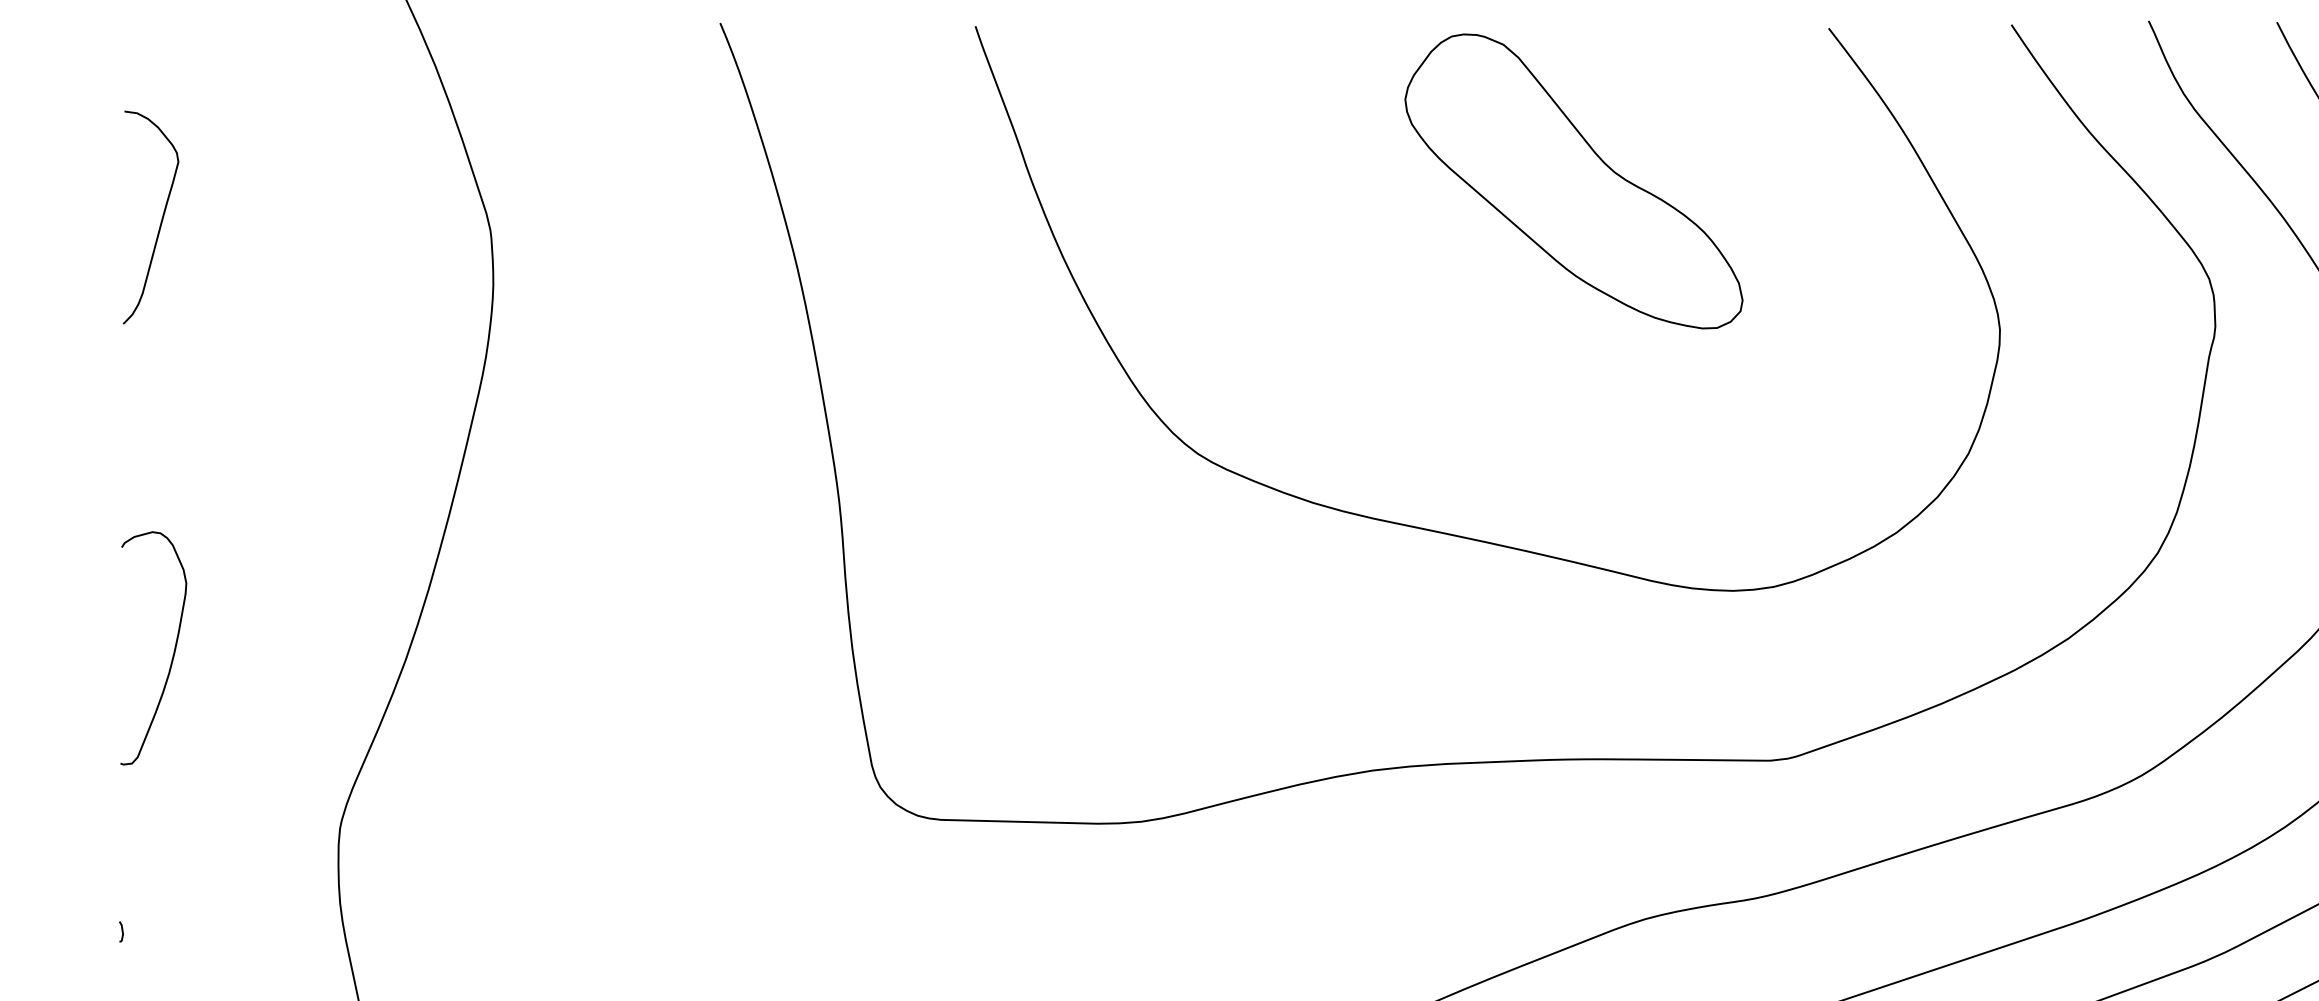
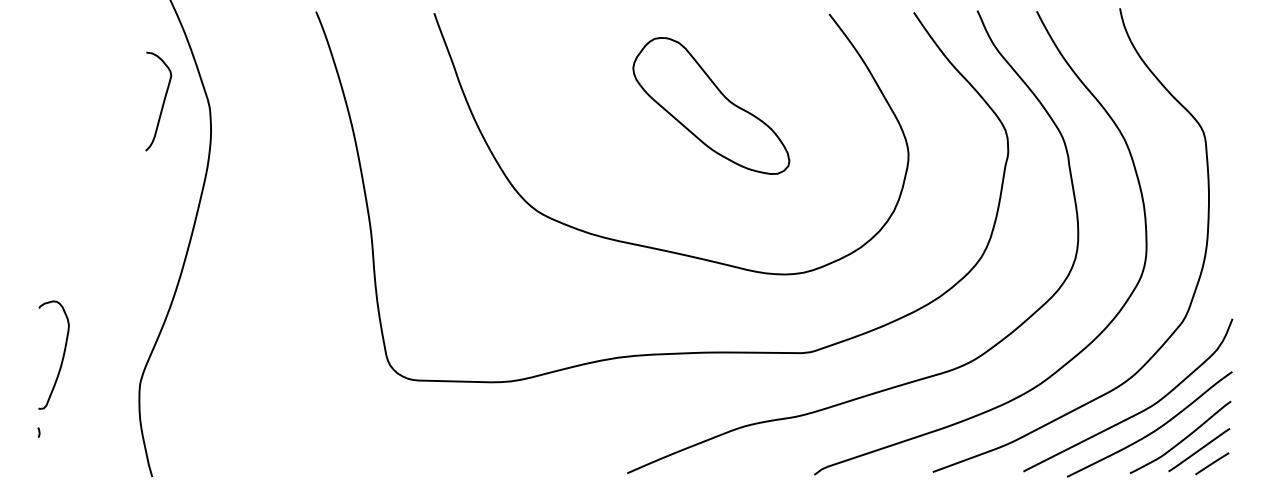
part: (1574, 180) -> (711, 105), moved
curve: (159, 221) -> (162, 103), moved
curve: (172, 649) -> (62, 355), moved

